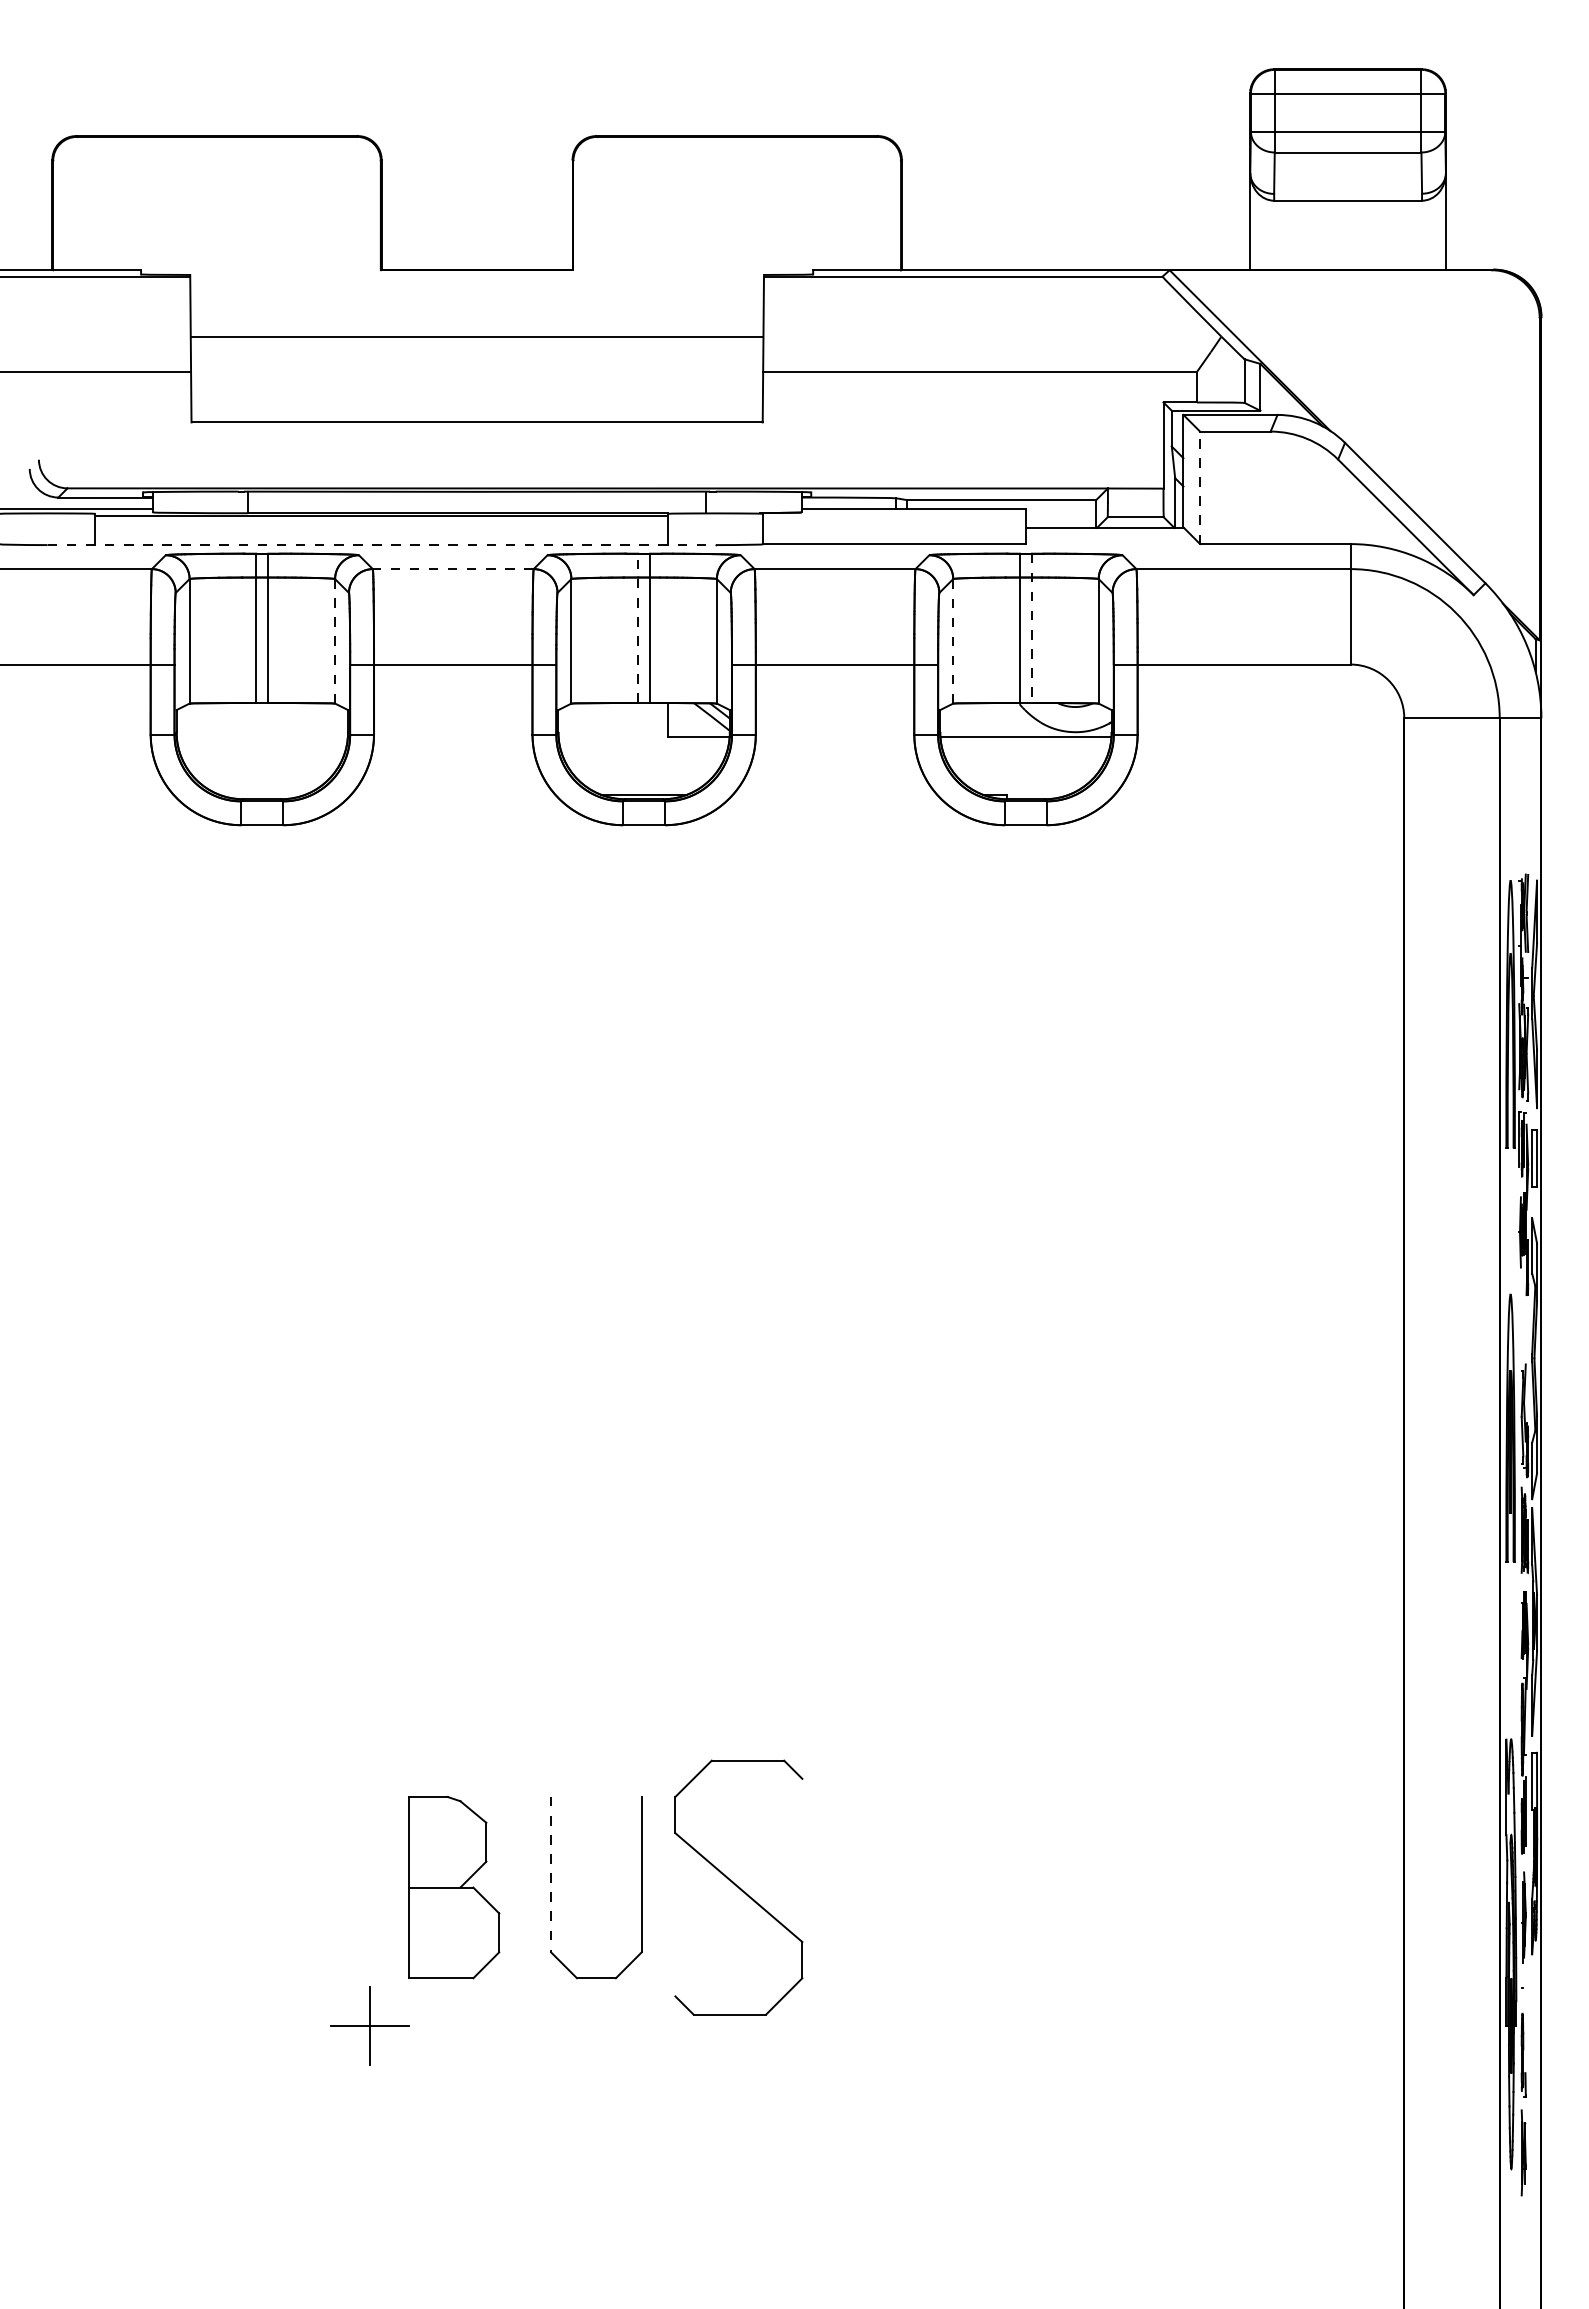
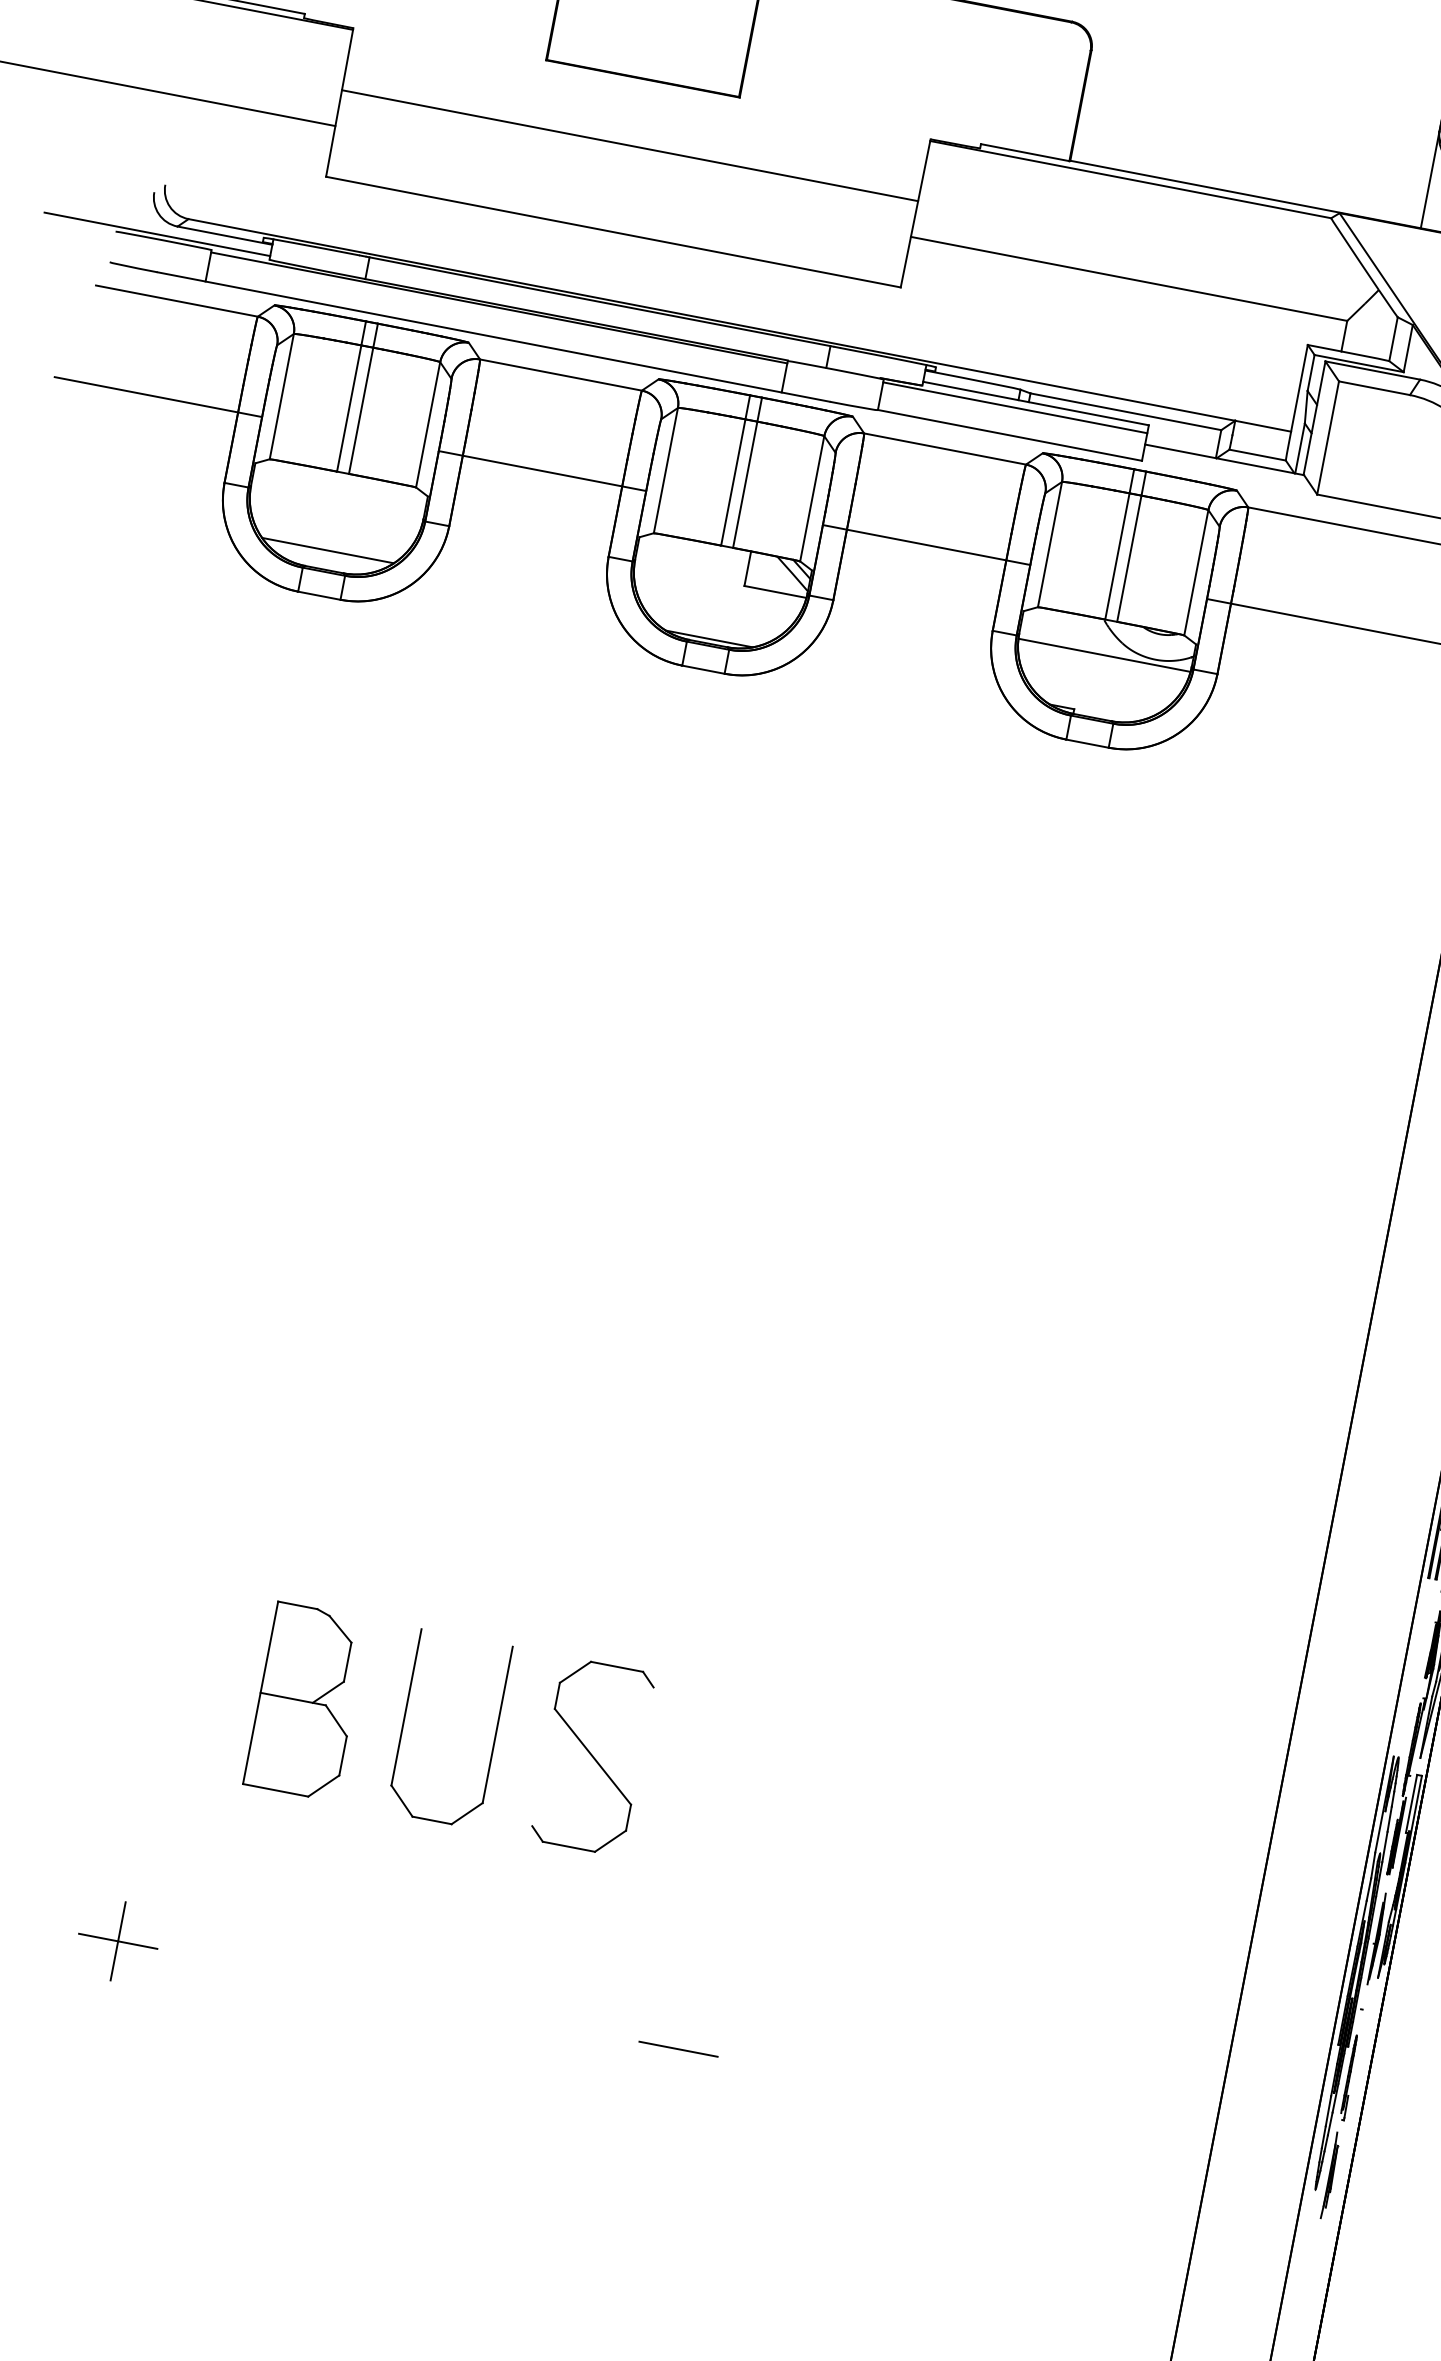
line: (1200, 487) -> (1328, 437), dashed -> solid
line: (894, 516) -> (1015, 407), added
line: (382, 545) -> (494, 337), dashed -> solid
line: (452, 569) -> (560, 375), dashed -> solid
line: (638, 628) -> (735, 470), dashed -> solid
line: (1031, 628) -> (1131, 546), dashed -> solid
line: (953, 640) -> (1050, 543), dashed -> solid
line: (335, 641) -> (428, 425), dashed -> solid
line: (261, 780) -> (327, 550), added
line: (551, 1874) -> (406, 1707), dashed -> solid
part: (738, 1887) -> (592, 1756), size x0.71
part: (369, 2025) -> (117, 1940), moved
line: (874, 2151) -> (678, 2048), added

